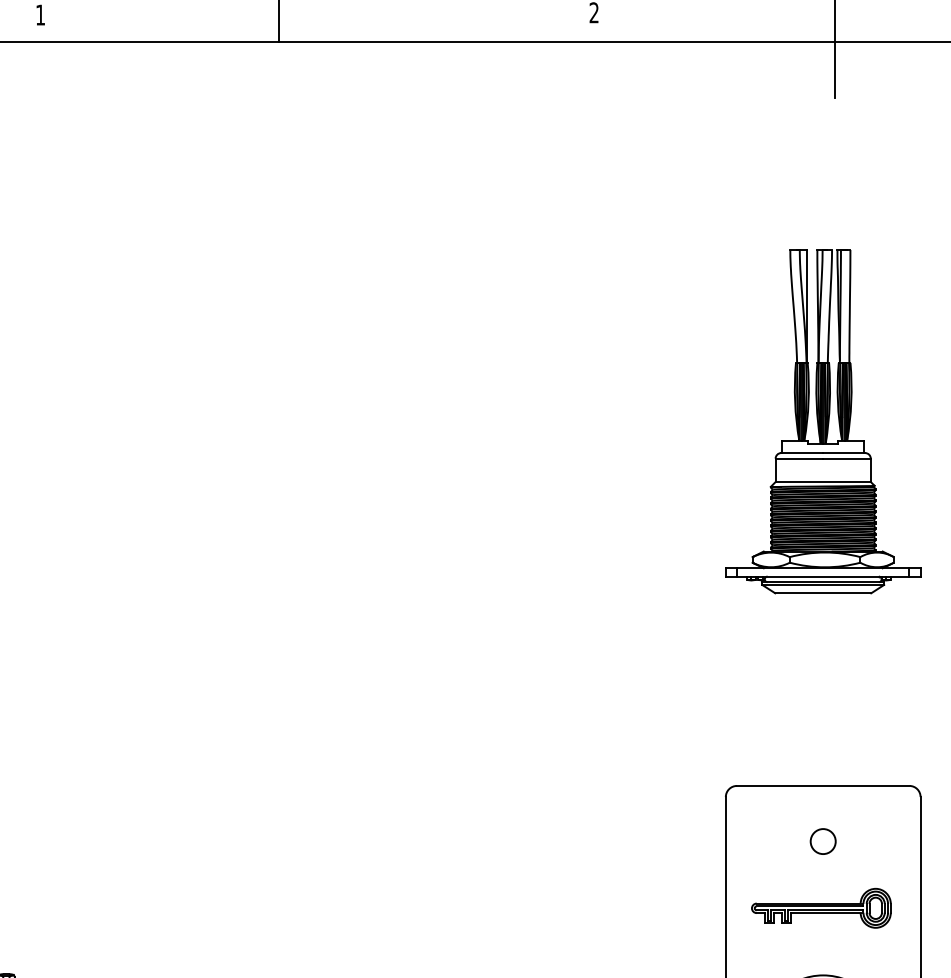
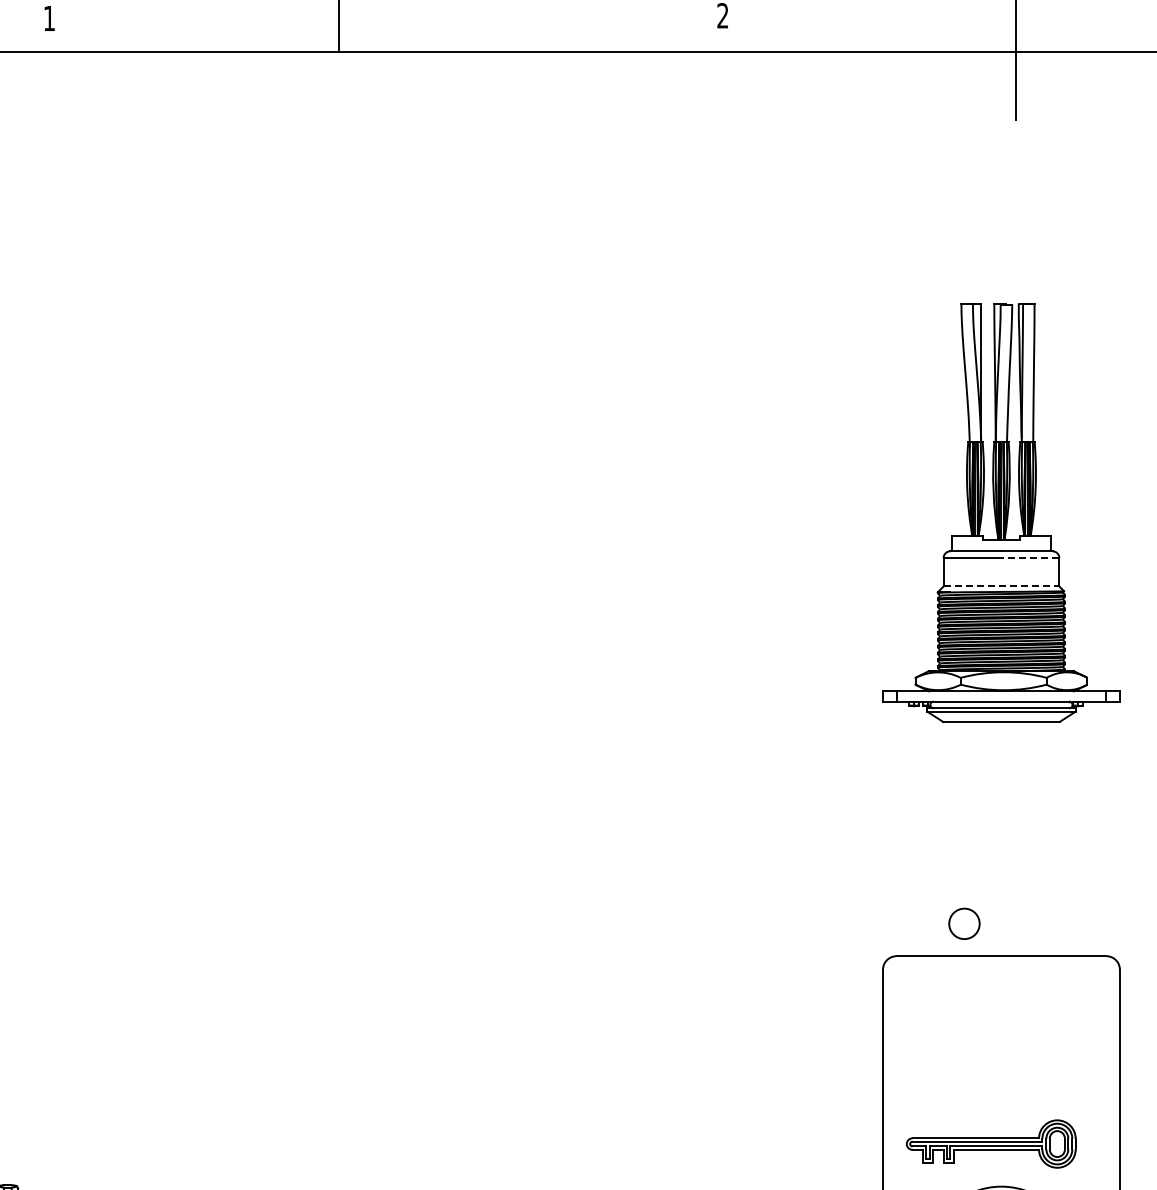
line: (847, 458) -> (1030, 558), solid -> dashed
line: (823, 482) -> (1001, 586), solid -> dashed
circle: (823, 841) -> (964, 923), moved
part: (820, 907) -> (990, 1143), moved

